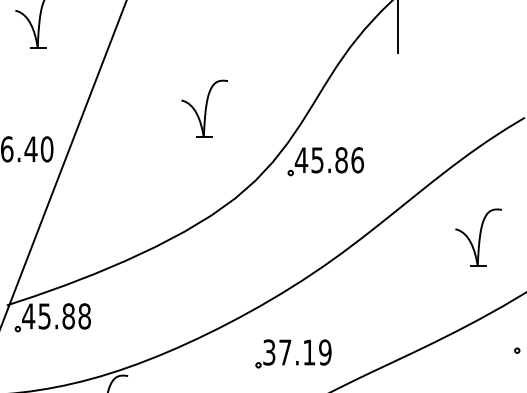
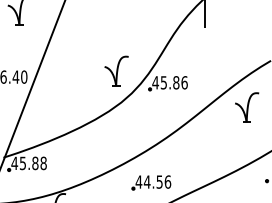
part: (204, 107) -> (116, 70), moved
part: (479, 237) -> (247, 107), moved
text: (297, 351) -> (153, 181), 37.19 -> 44.56

